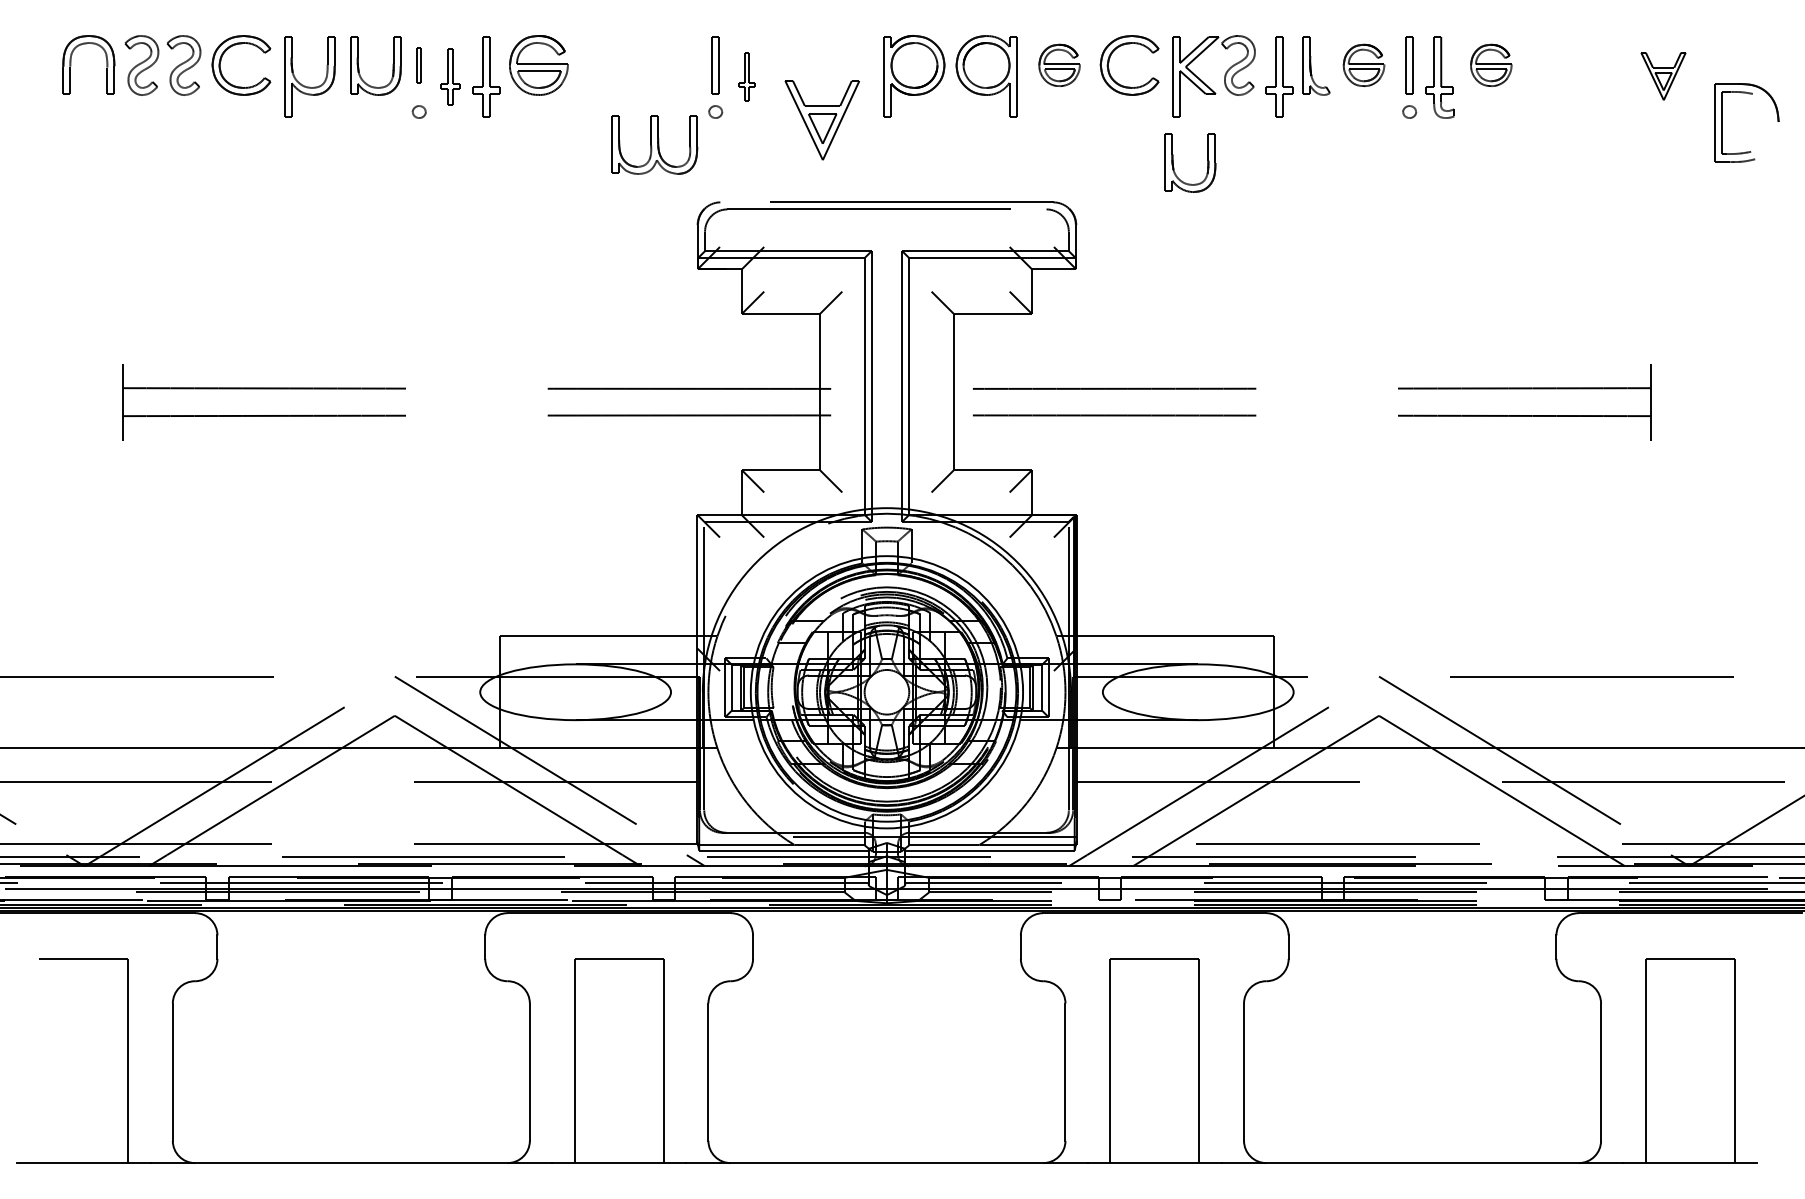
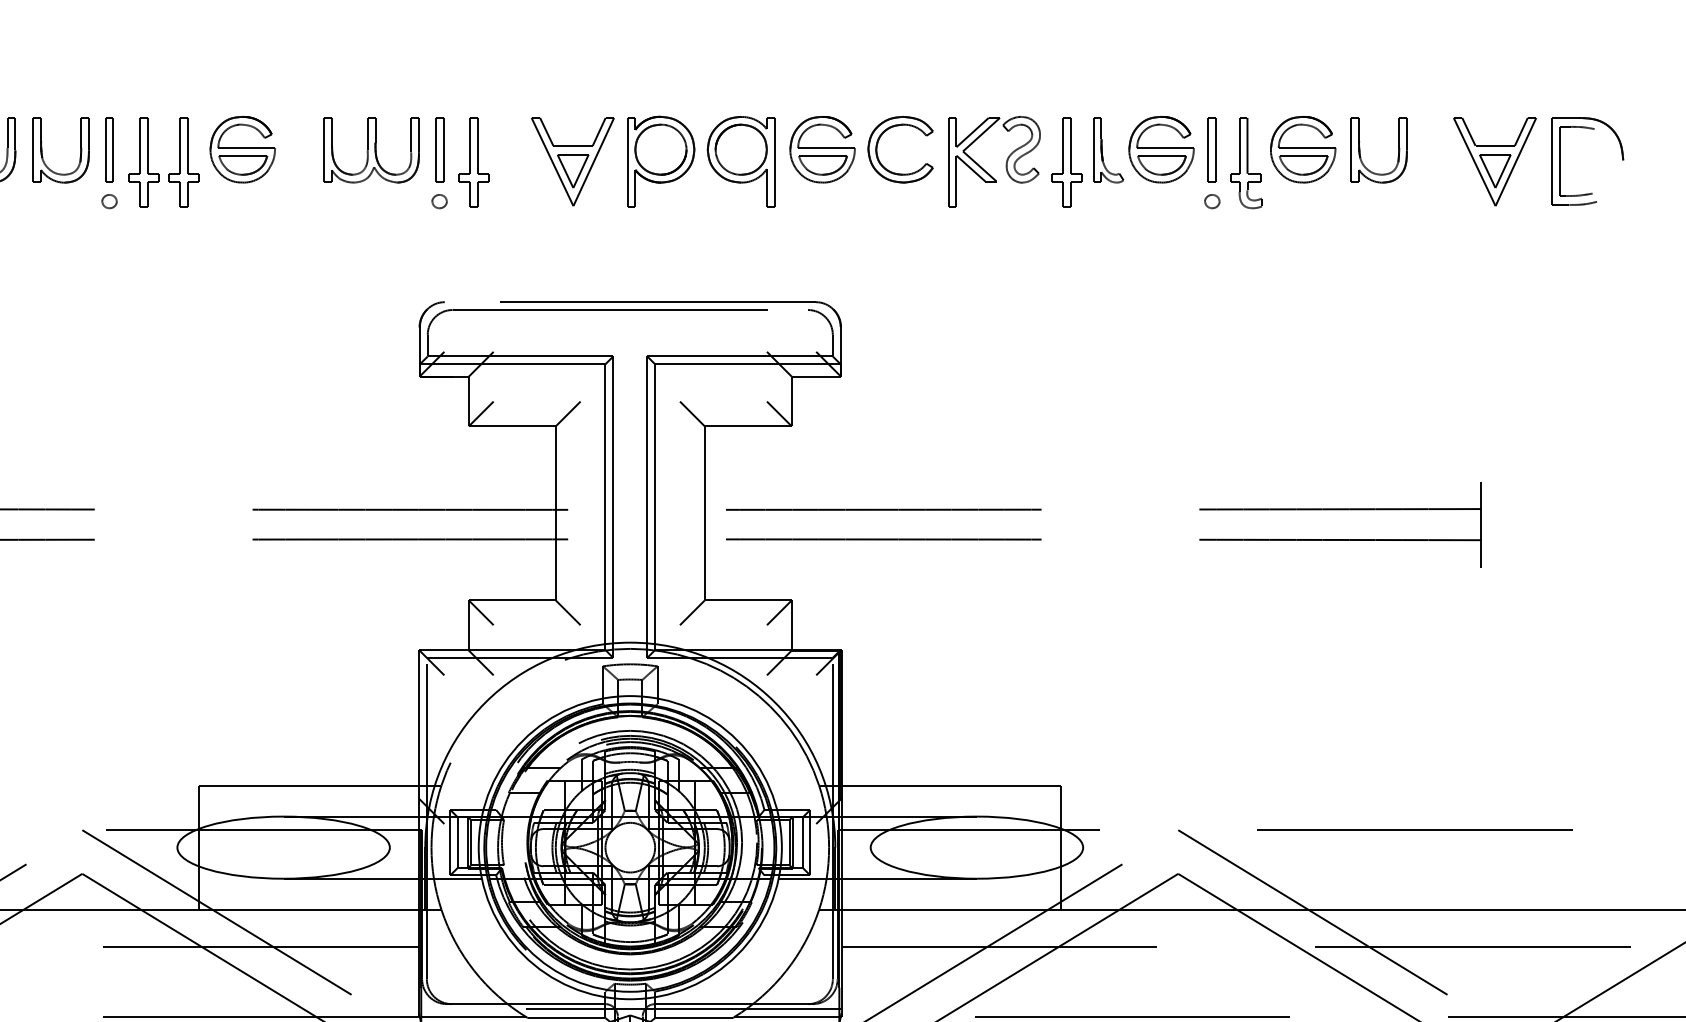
part: (419, 65) -> (109, 149), size x1.67
part: (1059, 65) -> (822, 149), size x1.43
part: (1363, 65) -> (1160, 149), size x1.43
part: (1491, 65) -> (1303, 149), size x1.43
part: (450, 76) -> (144, 162), size x1.43
part: (746, 76) -> (473, 162), size x1.67
part: (1663, 76) -> (1494, 162), size x1.67
part: (822, 120) -> (573, 162), moved
part: (1722, 122) -> (1560, 160), moved
part: (654, 144) -> (371, 149), moved
part: (1174, 167) -> (1361, 155), moved

